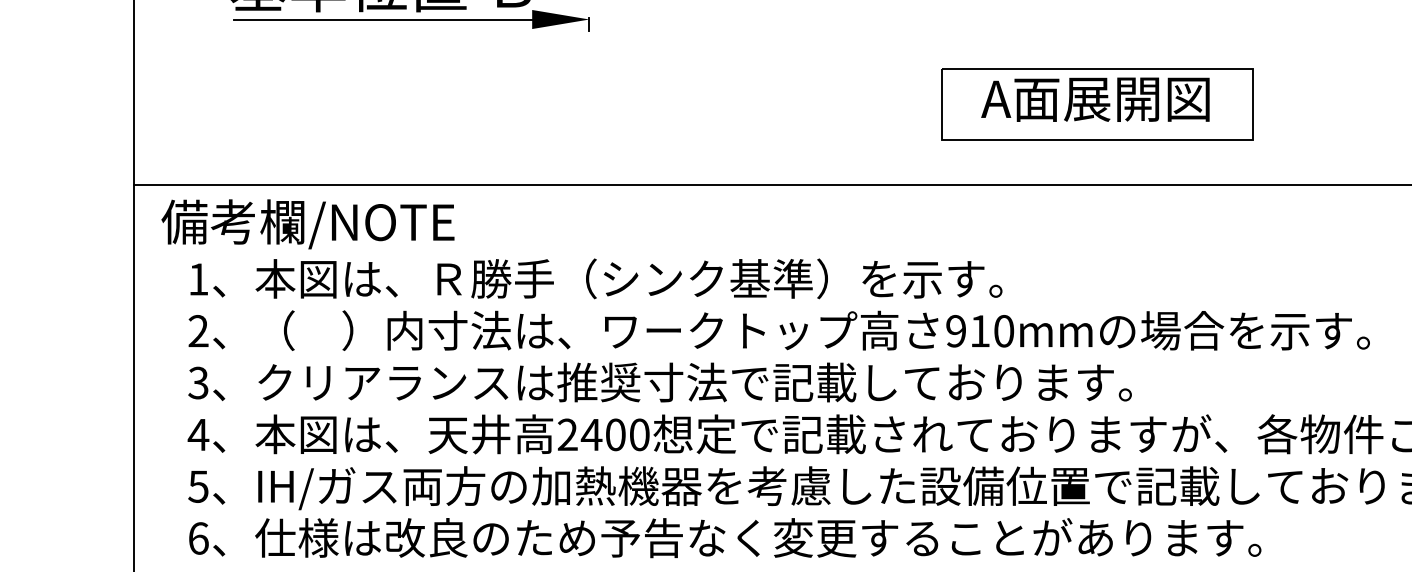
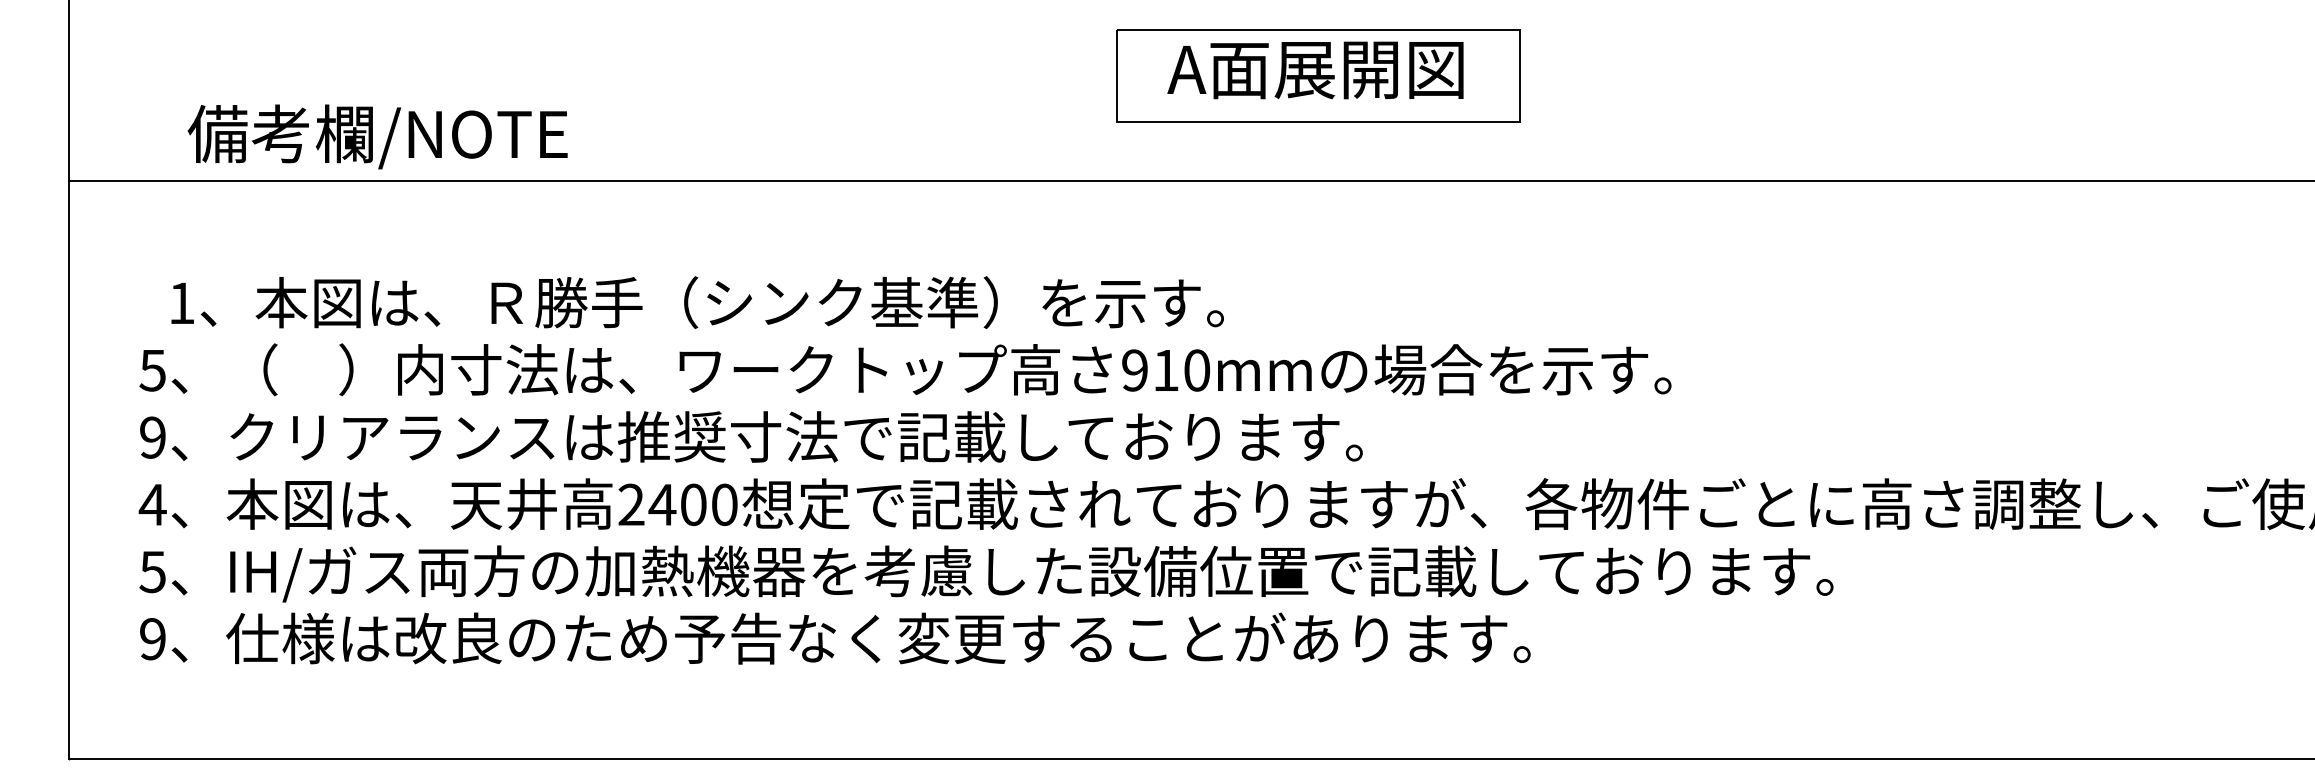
text: (307, 224) -> (377, 136), moved
text: (596, 278) -> (697, 302), moved
text: (198, 331) -> (152, 370), 2 -> 5
text: (198, 382) -> (152, 437), 3 -> 9
text: (199, 538) -> (153, 639), 6 -> 9

